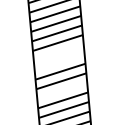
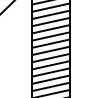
line: (58, 52) -> (50, 50), added
line: (59, 62) -> (50, 58), added
line: (61, 90) -> (50, 79), added

